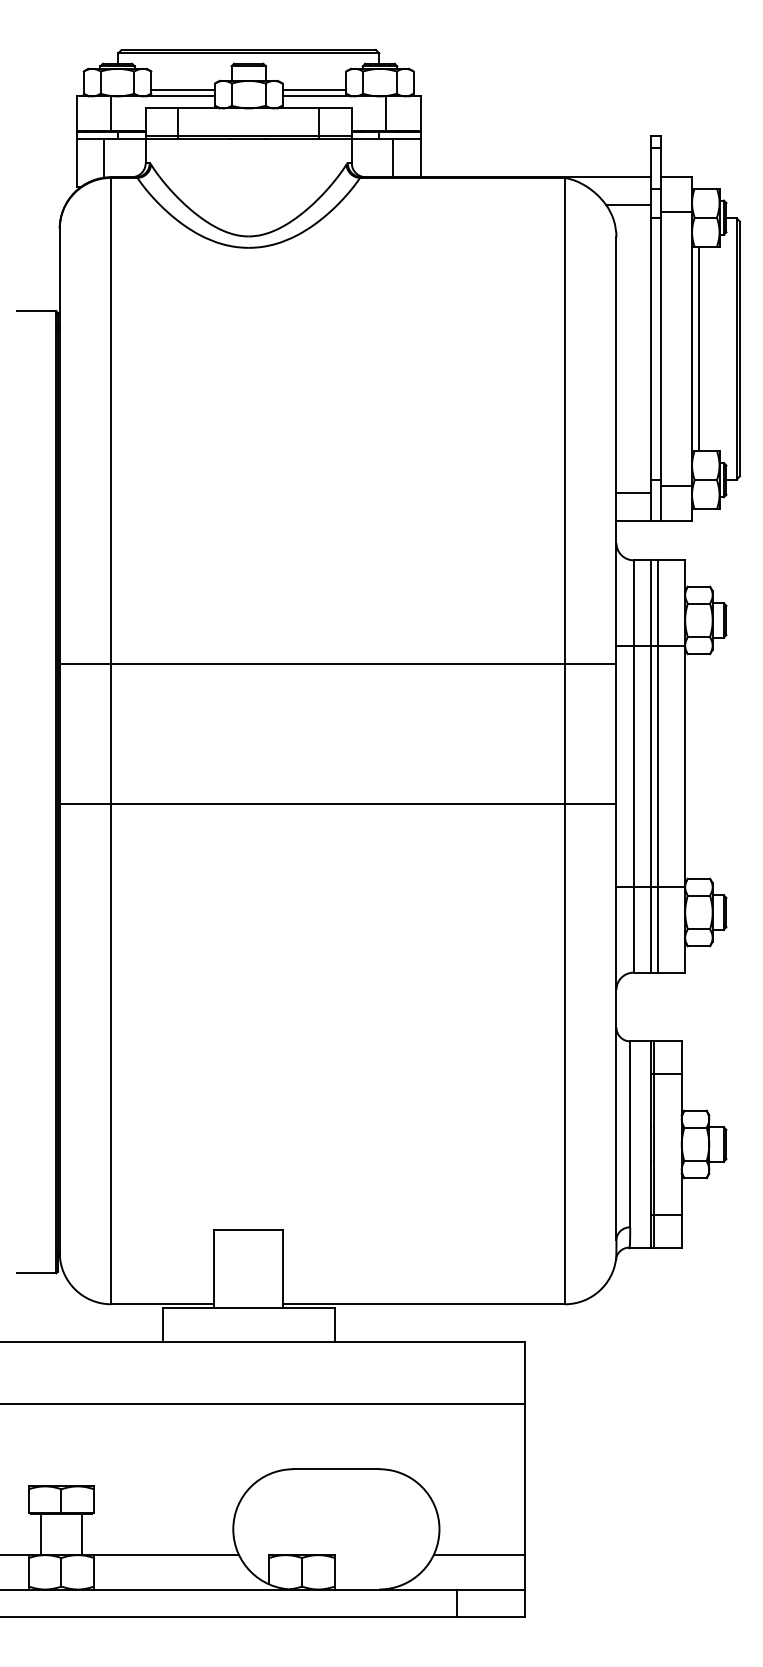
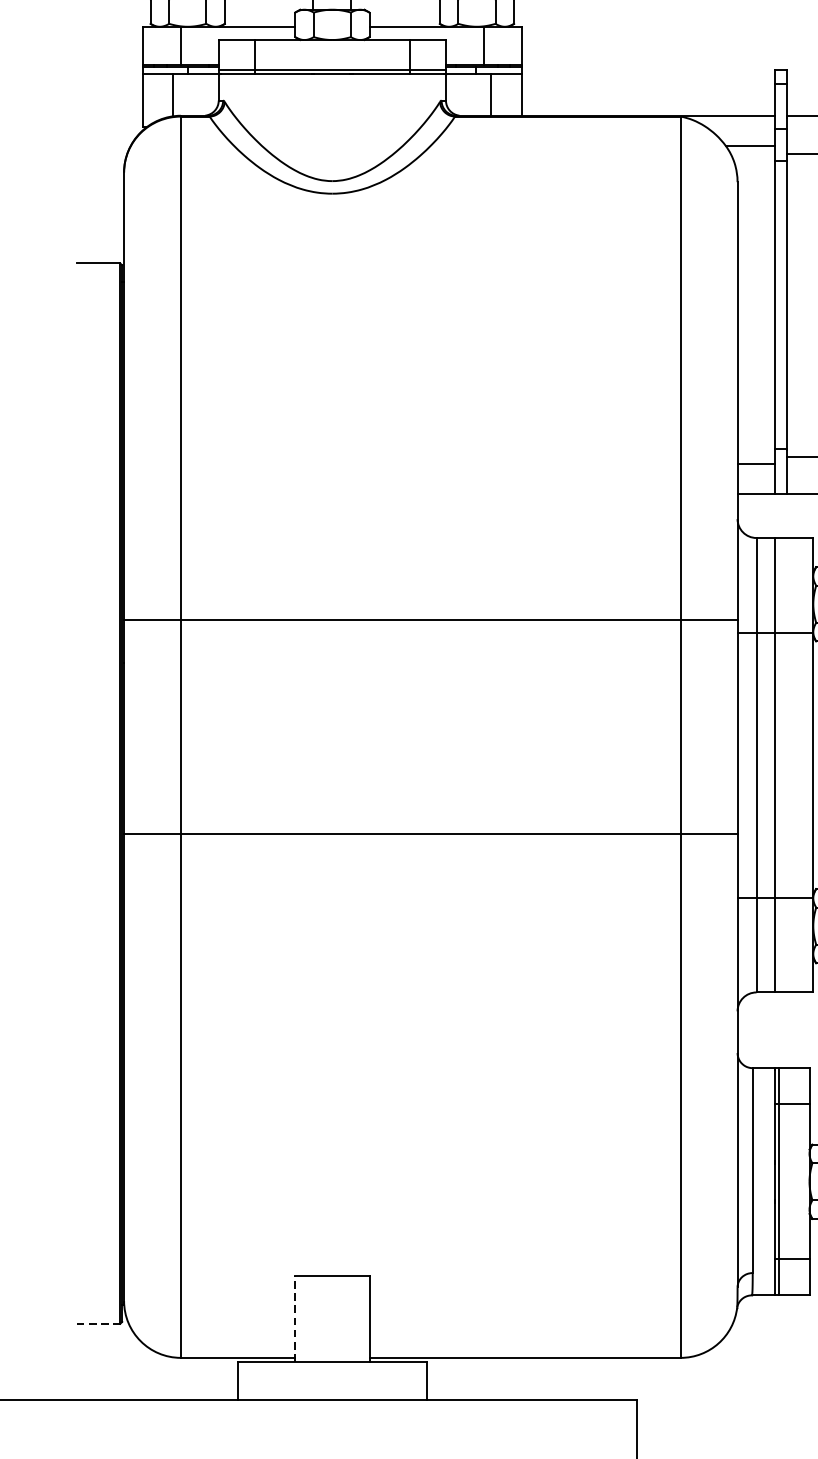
line: (183, 89) -> (260, 19), removed
line: (314, 89) -> (404, 19), removed
line: (337, 663) -> (430, 619), moved
line: (657, 766) -> (782, 765), removed
line: (337, 804) -> (430, 834), moved
line: (214, 1268) -> (294, 1318), solid -> dashed
line: (36, 1273) -> (98, 1323), solid -> dashed

